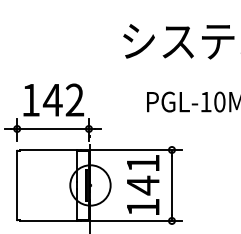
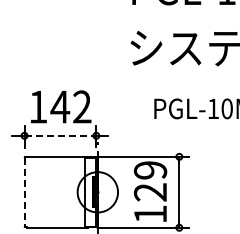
line: (53, 128) -> (60, 135), solid -> dashed
text: (142, 174) -> (149, 181), 141 -> 129
line: (17, 185) -> (24, 192), solid -> dashed

